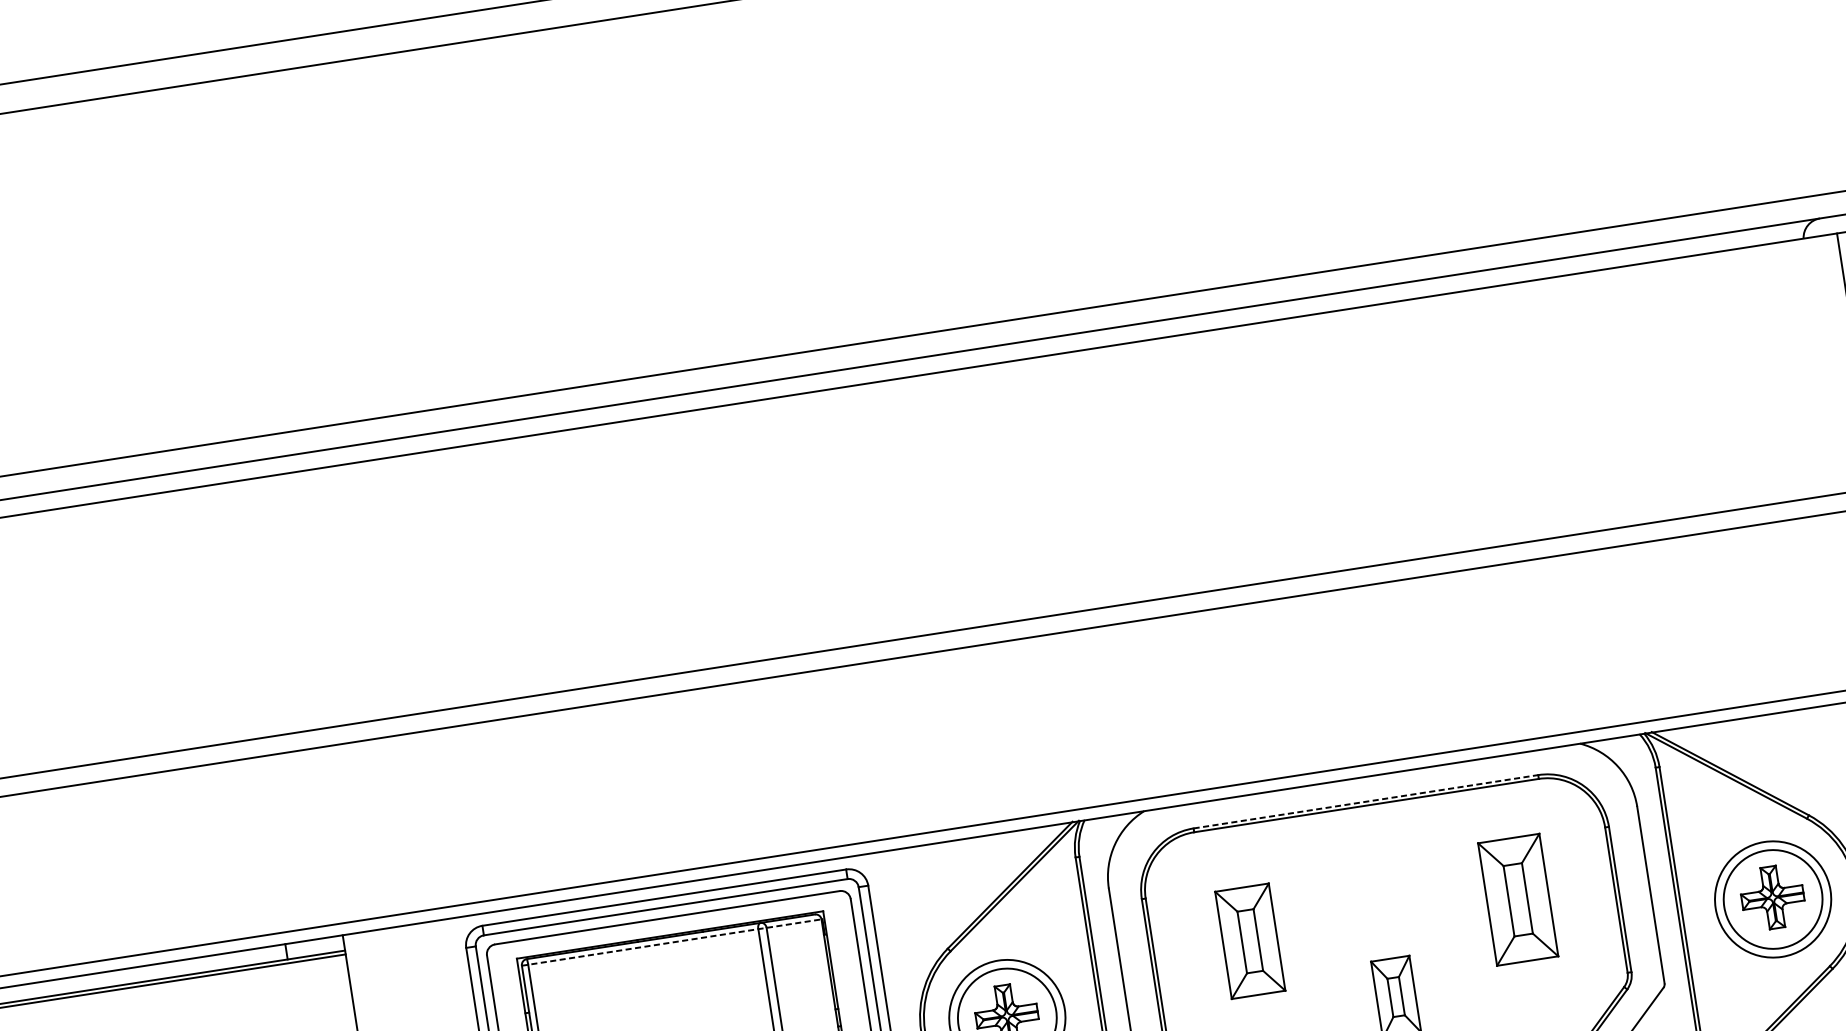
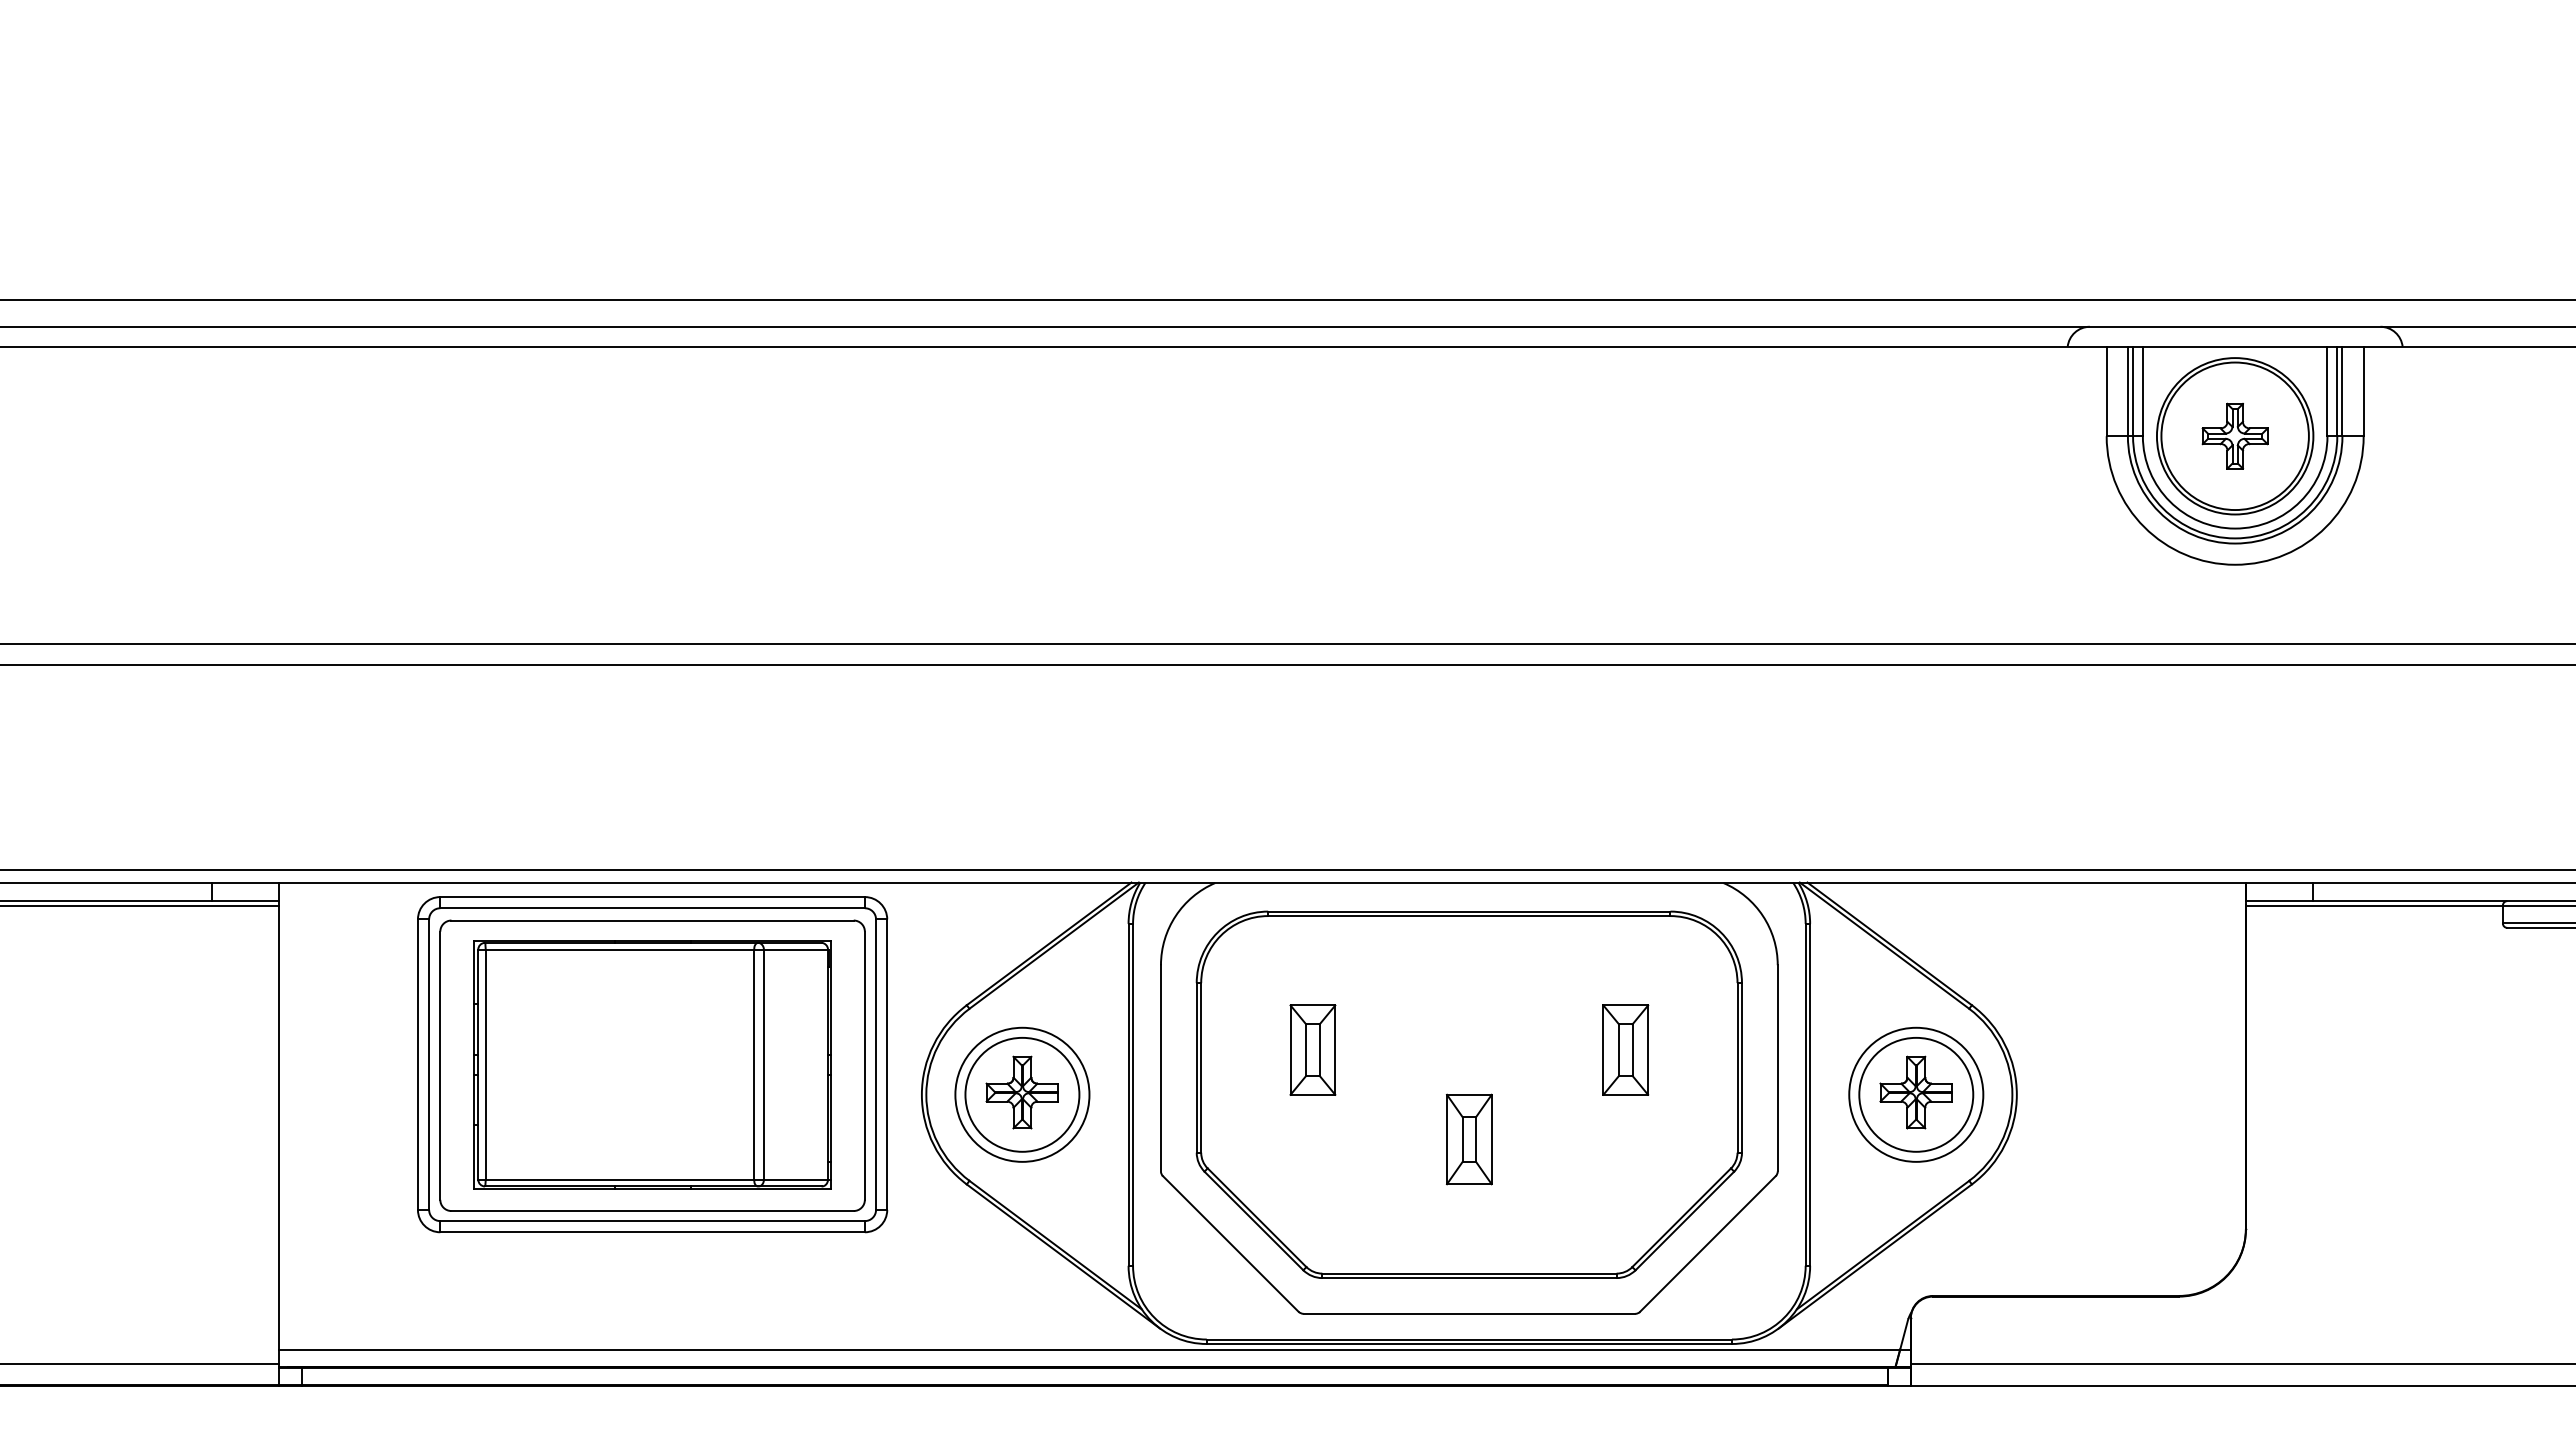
line: (1366, 801) -> (1469, 911), dashed -> solid
part: (1517, 899) -> (1625, 1049), size x0.62
part: (1249, 940) -> (1312, 1049), size x0.71
line: (672, 942) -> (654, 949), dashed -> solid

